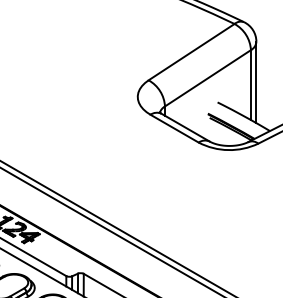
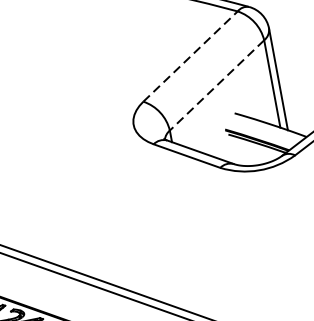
line: (192, 51) -> (191, 55), solid -> dashed
line: (207, 78) -> (216, 85), solid -> dashed

